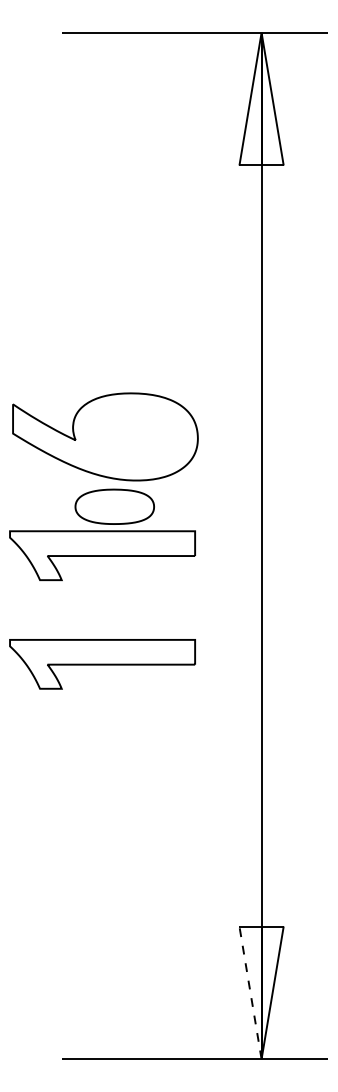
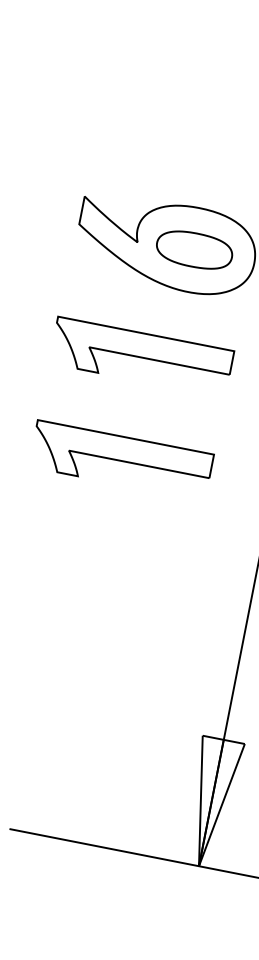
part: (114, 506) -> (194, 249), moved
line: (250, 992) -> (200, 800), dashed -> solid

